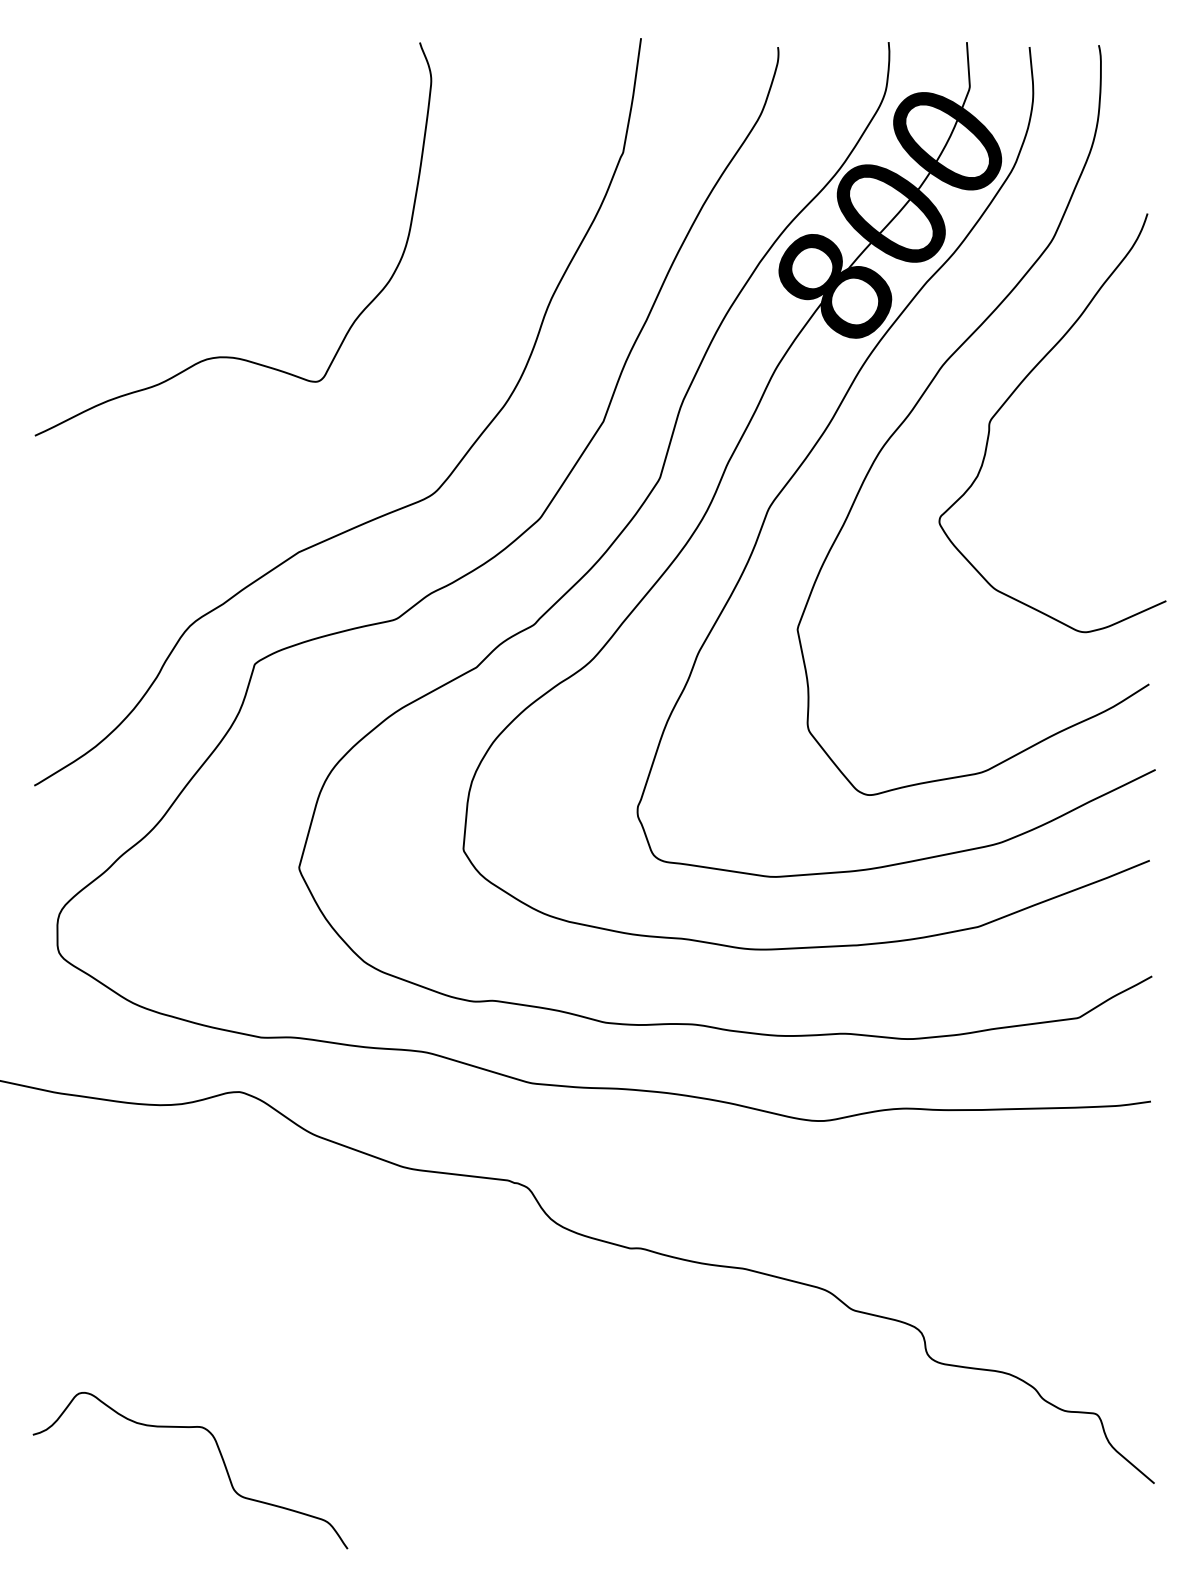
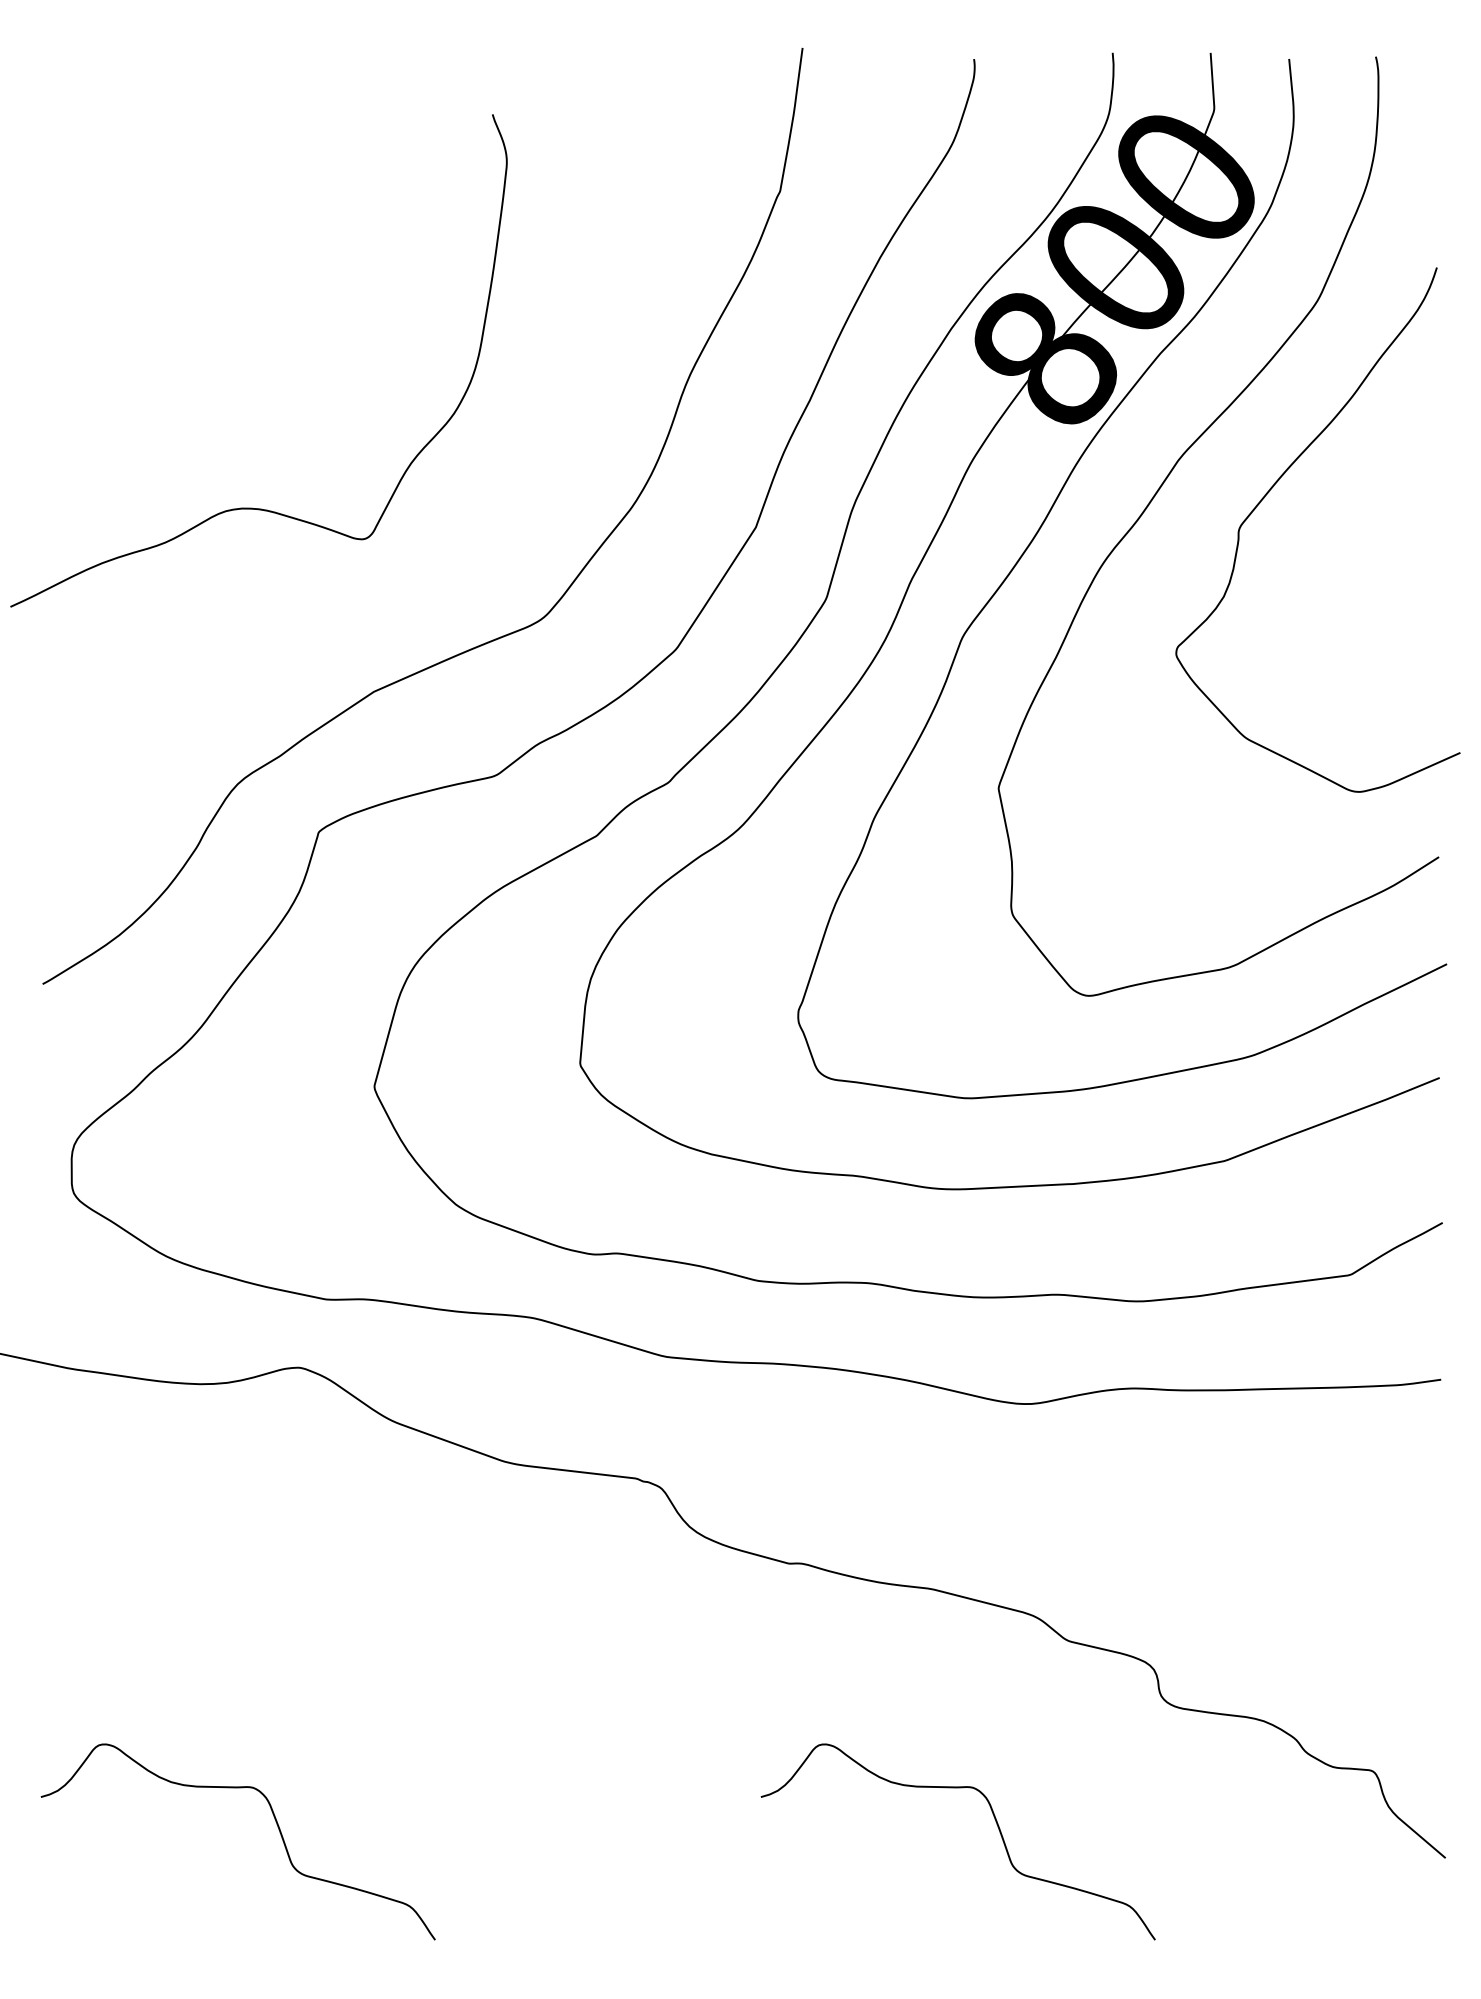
curve: (228, 356) -> (252, 507), moved
curve: (796, 1459) -> (997, 1827), added

